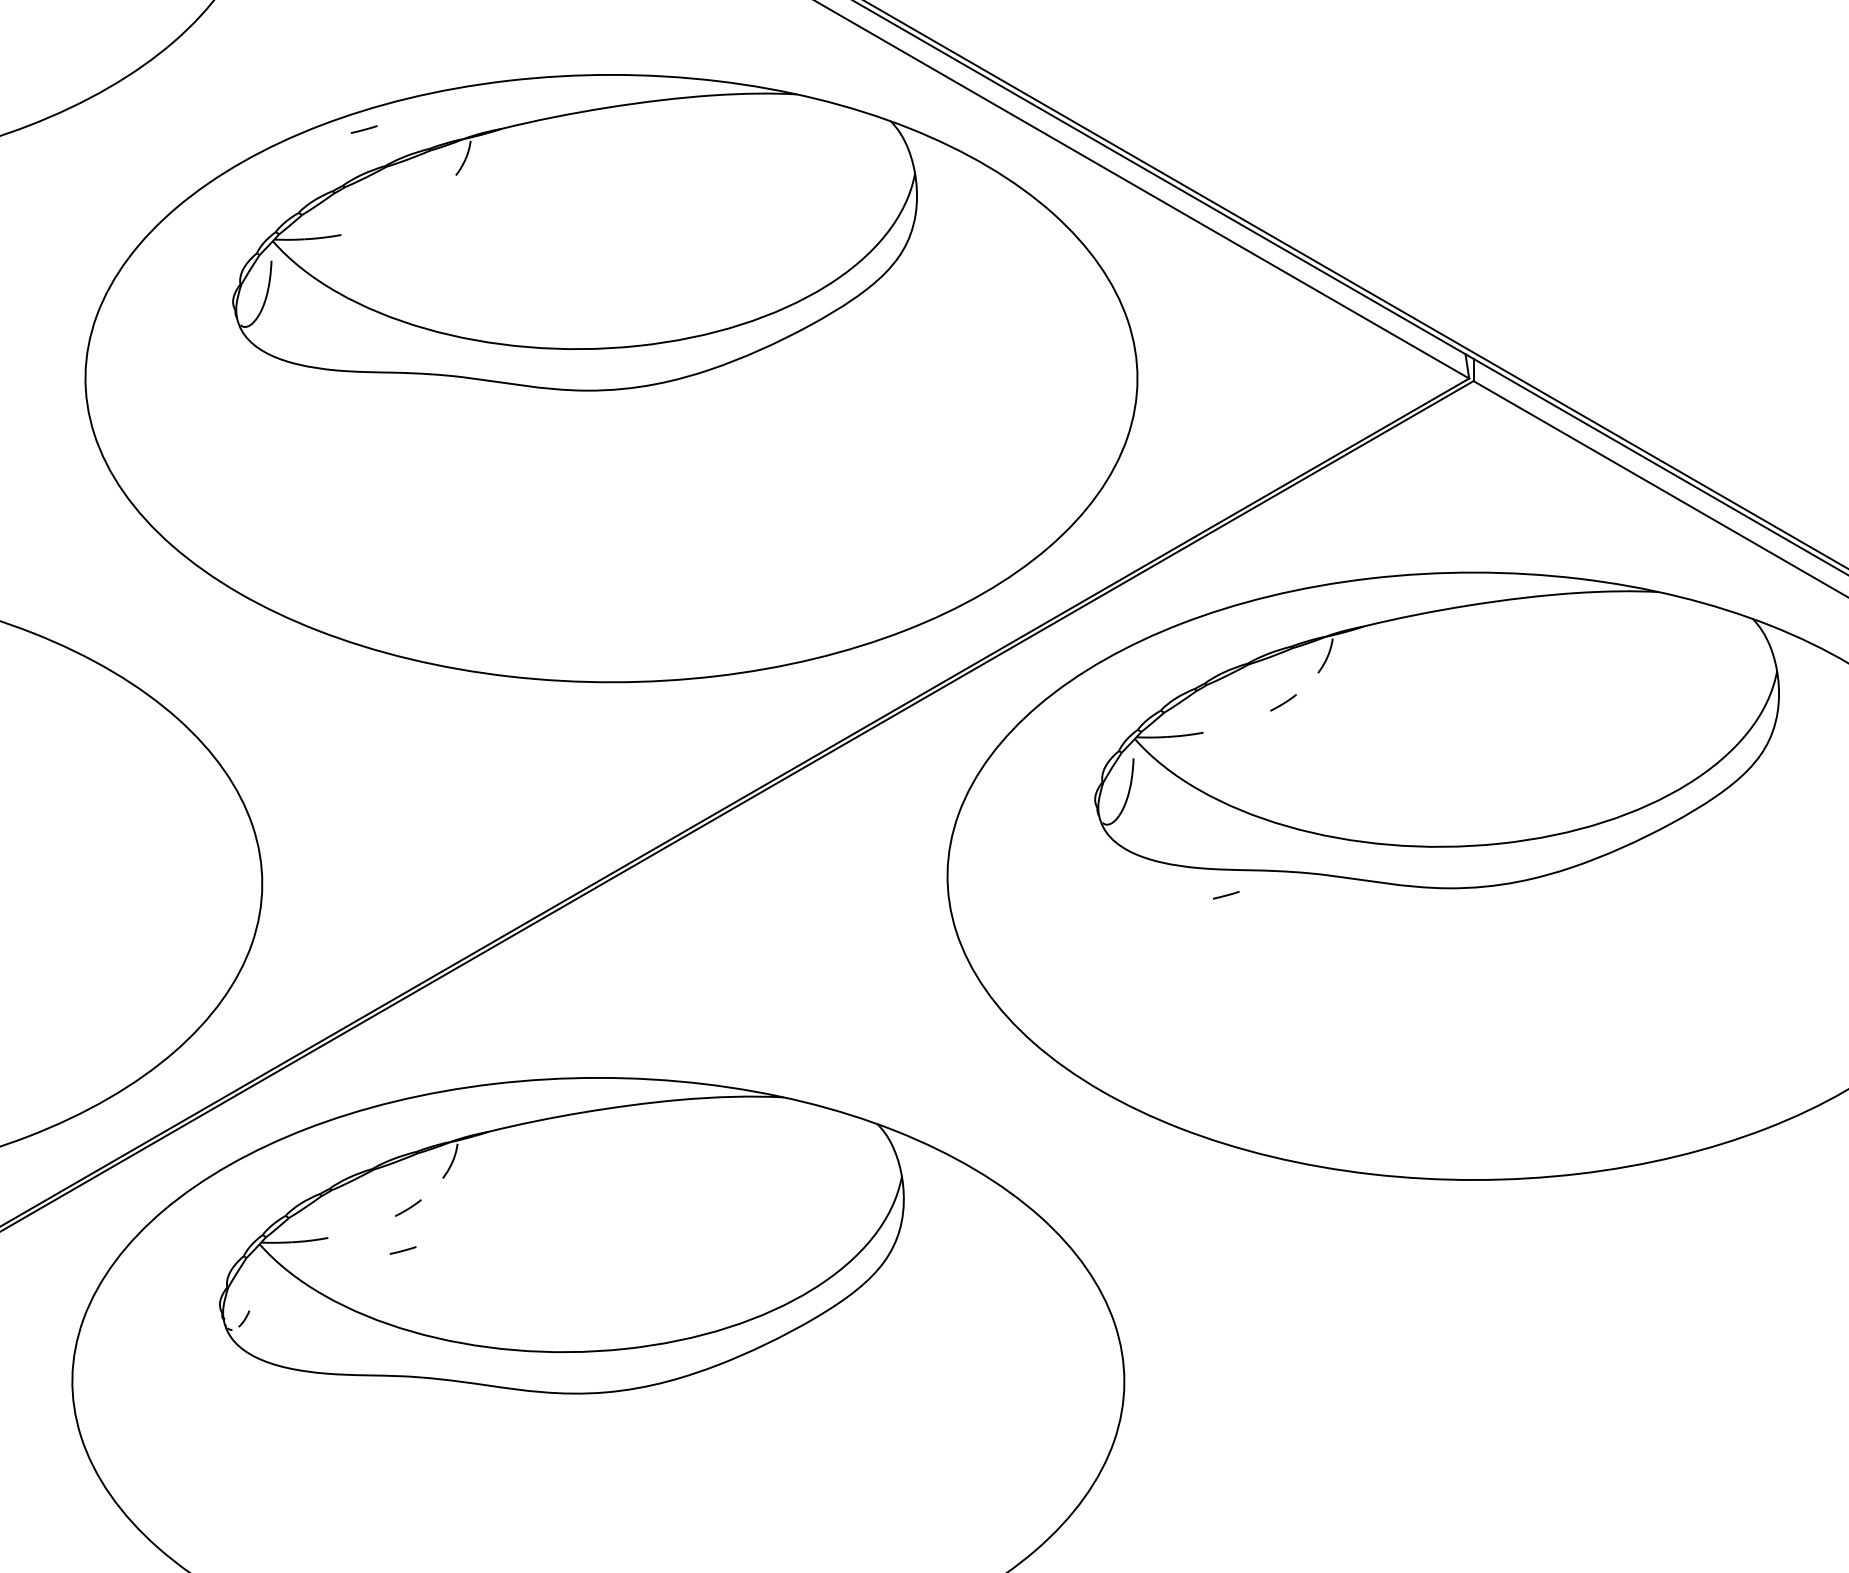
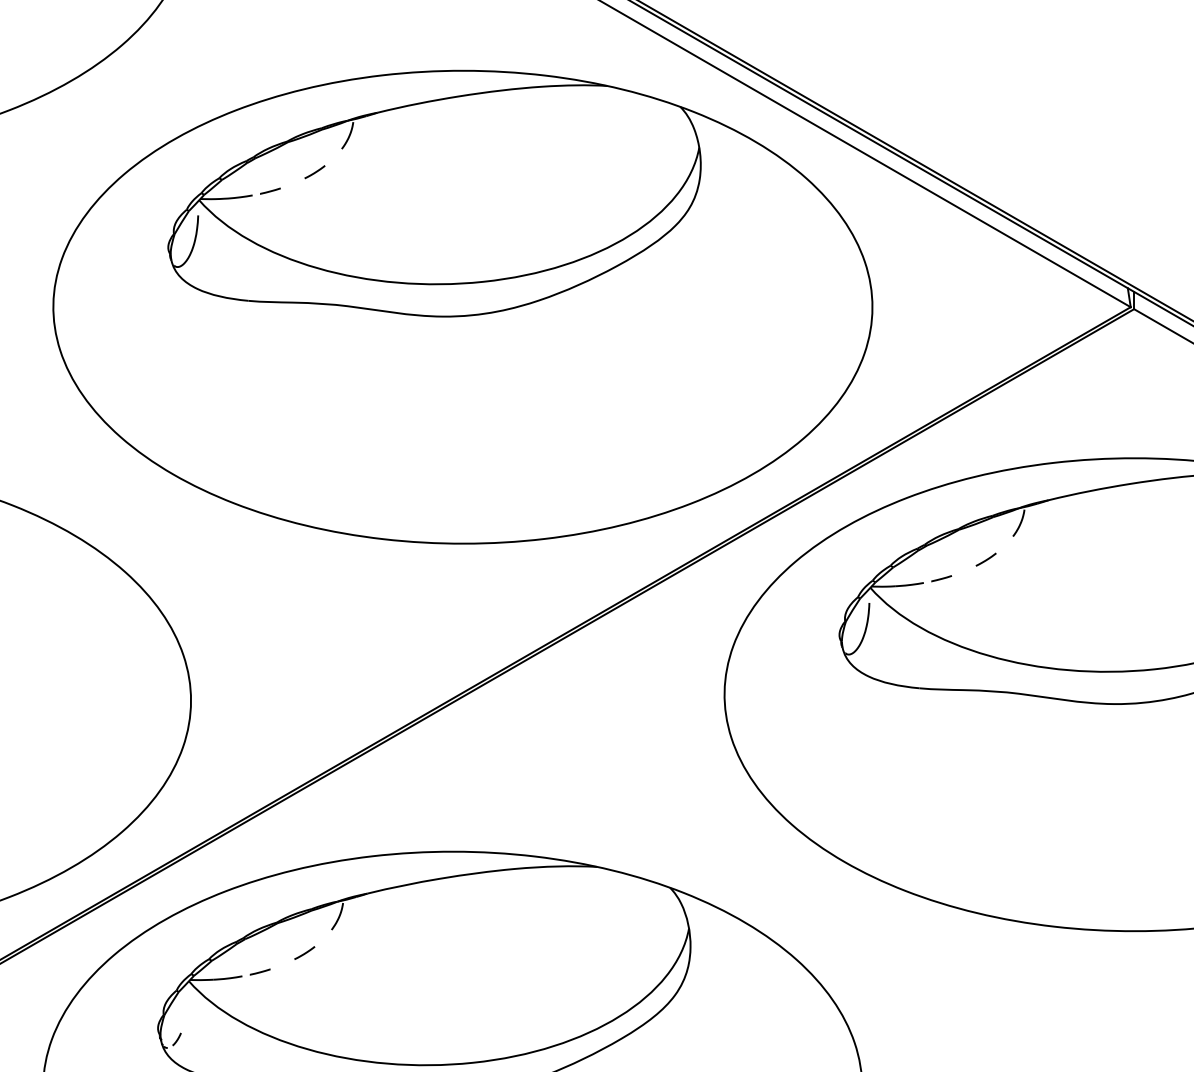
line: (364, 129) -> (270, 191), moved
line: (421, 204) -> (314, 171), added
line: (1226, 895) -> (941, 578), moved
line: (402, 1250) -> (259, 972), moved

